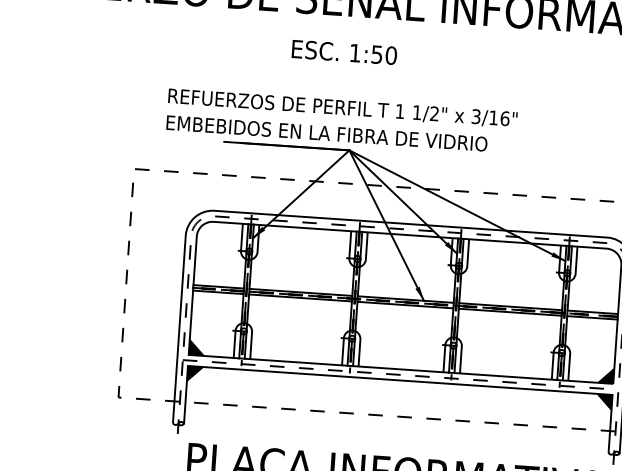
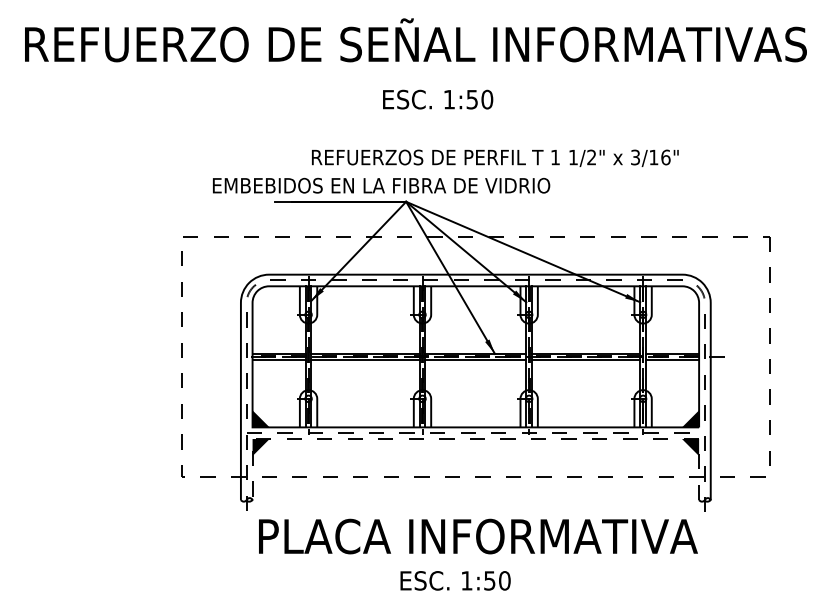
text: (344, 52) -> (438, 99), moved
text: (343, 107) -> (495, 157), moved
line: (399, 380) -> (475, 439), solid -> dashed

